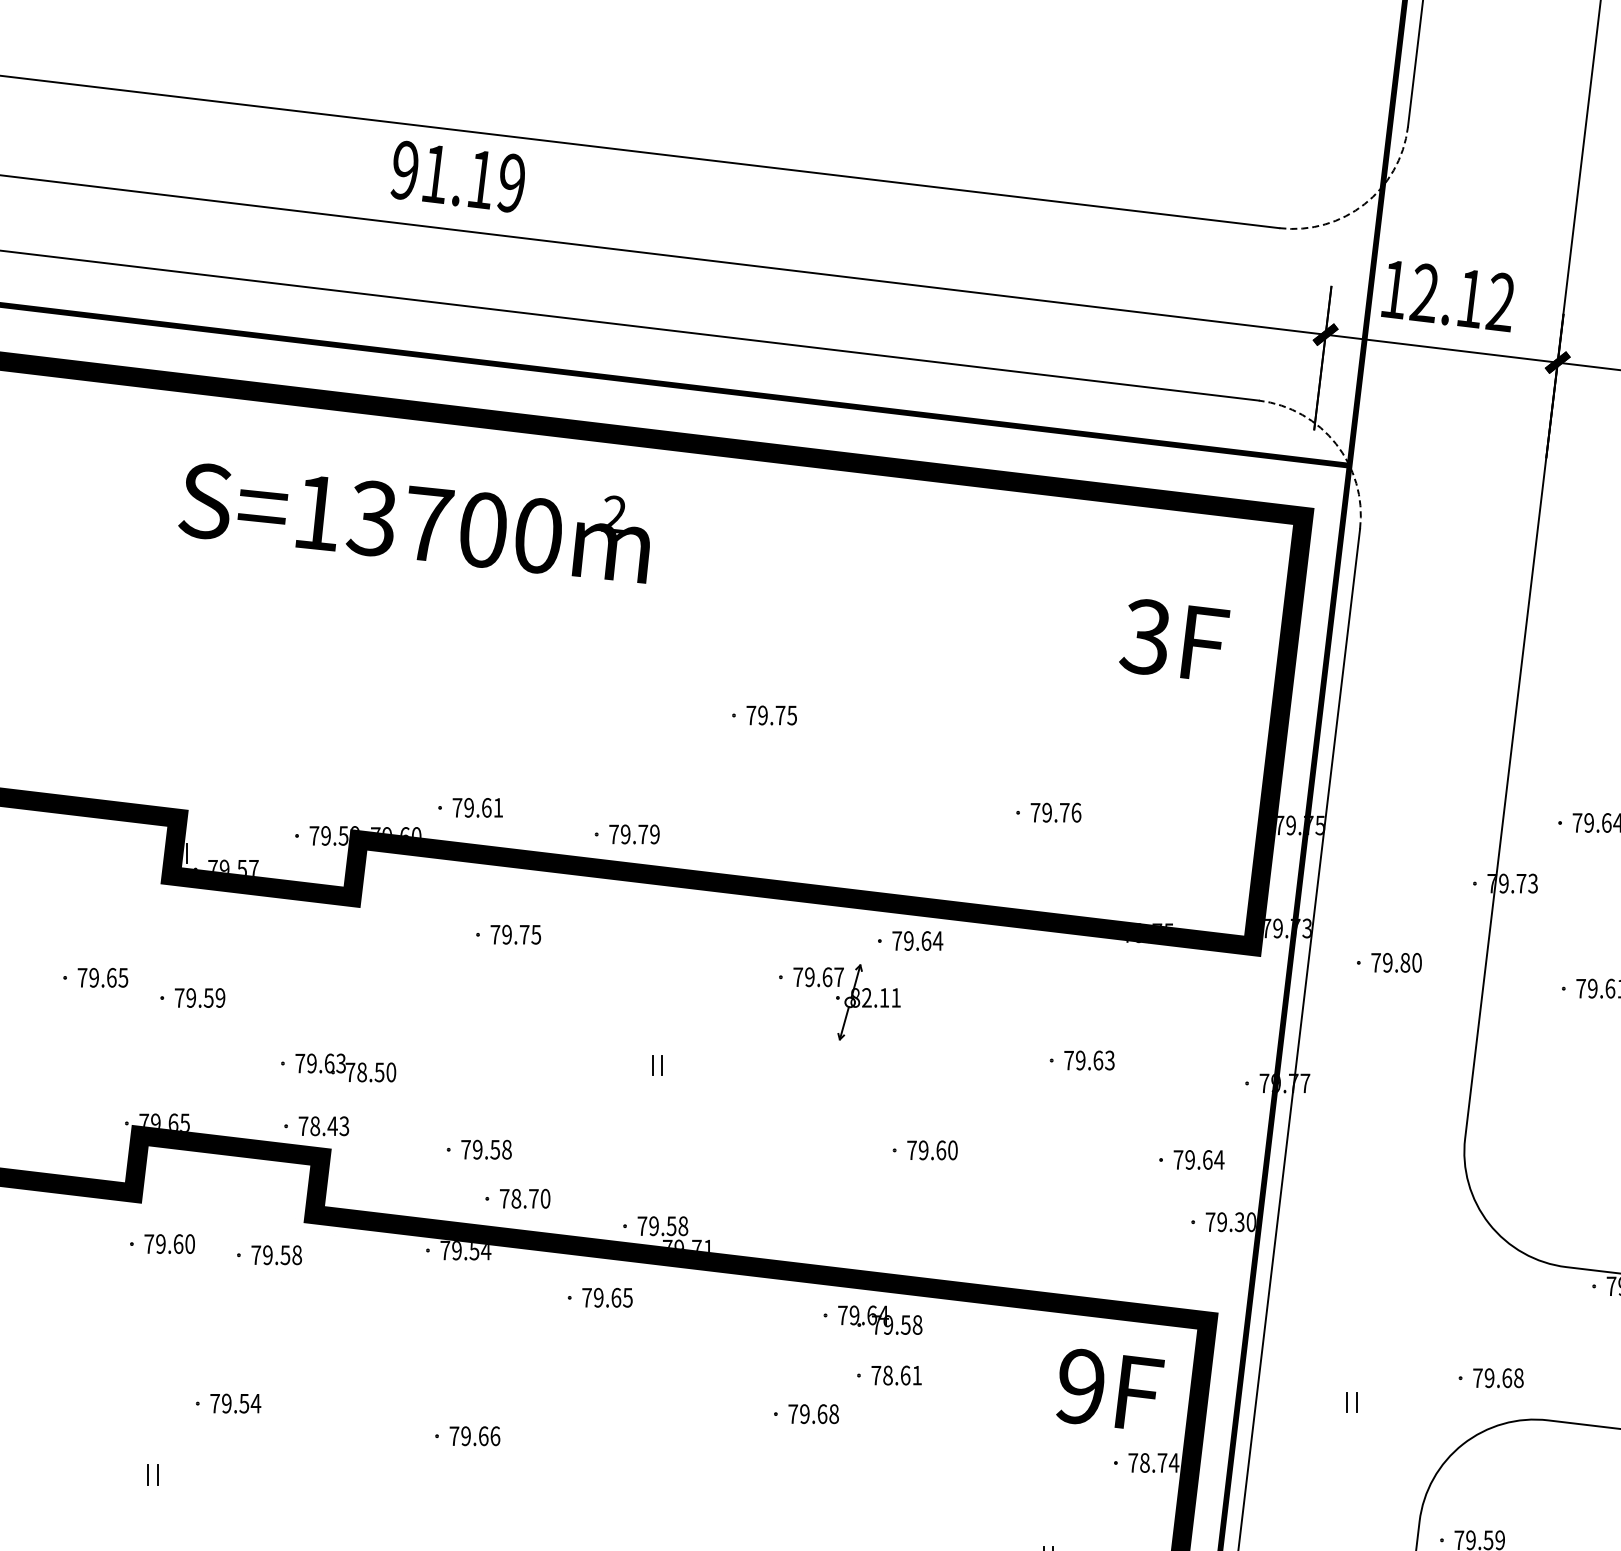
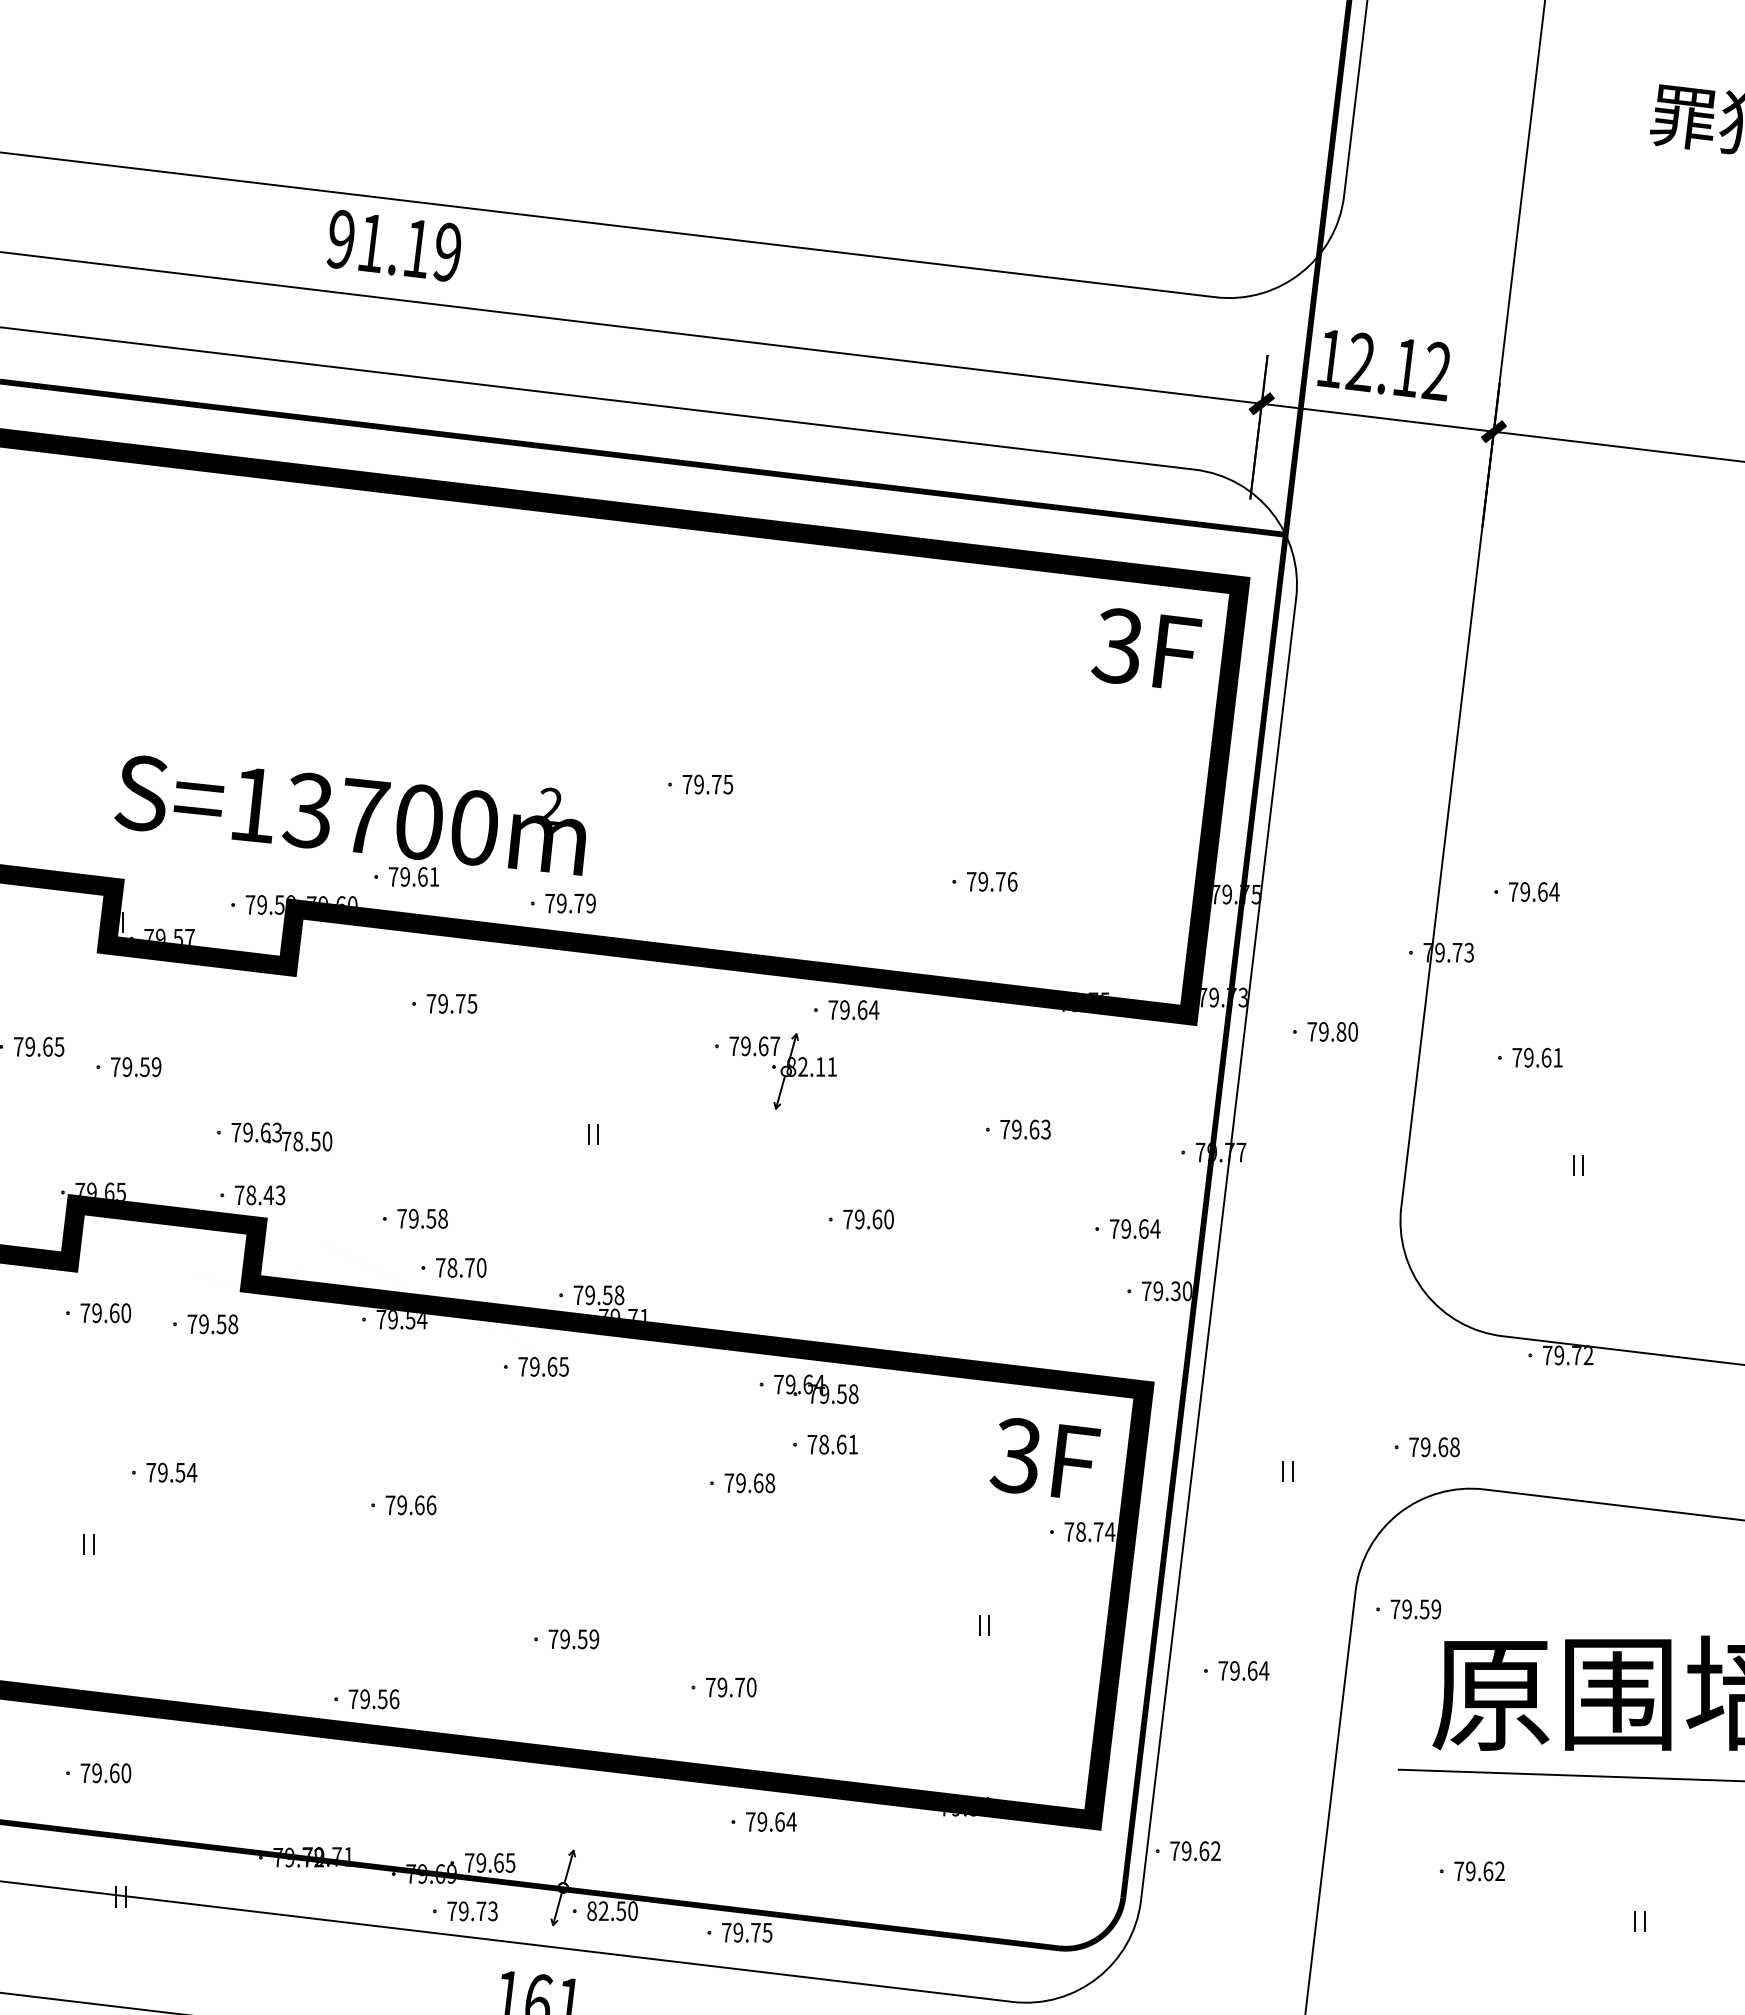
arc: (1364, 204) -> (1300, 273), dashed -> solid
arc: (1336, 444) -> (1272, 513), dashed -> solid
text: (413, 523) -> (349, 815), moved
text: (1174, 639) -> (1146, 648), moved
text: (1078, 1386) -> (1014, 1455), 9F -> 3F

